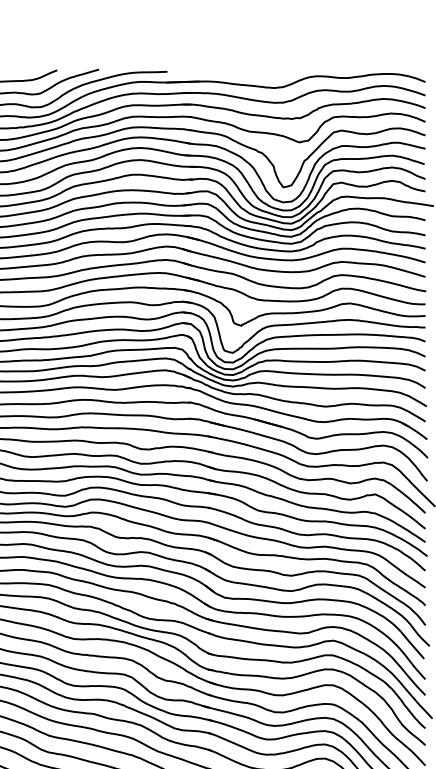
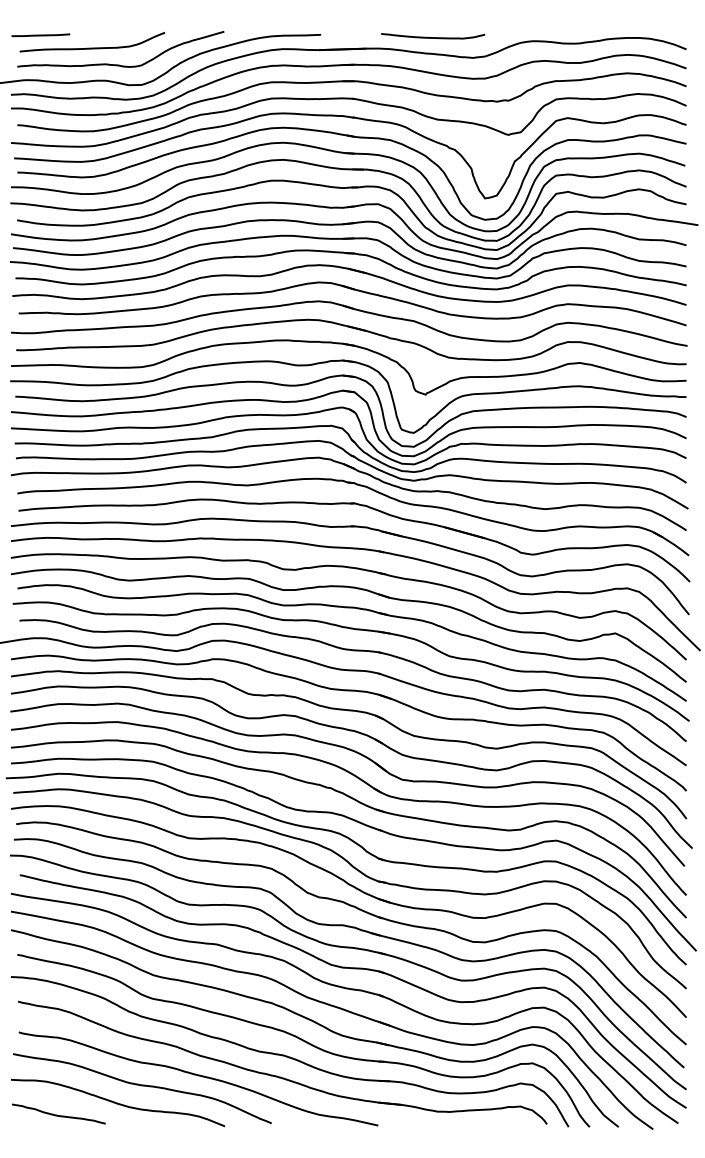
curve: (246, 73) -> (433, 37), added

